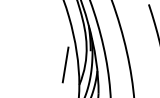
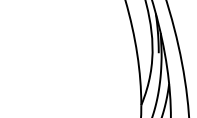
line: (65, 64) -> (120, 73), removed

